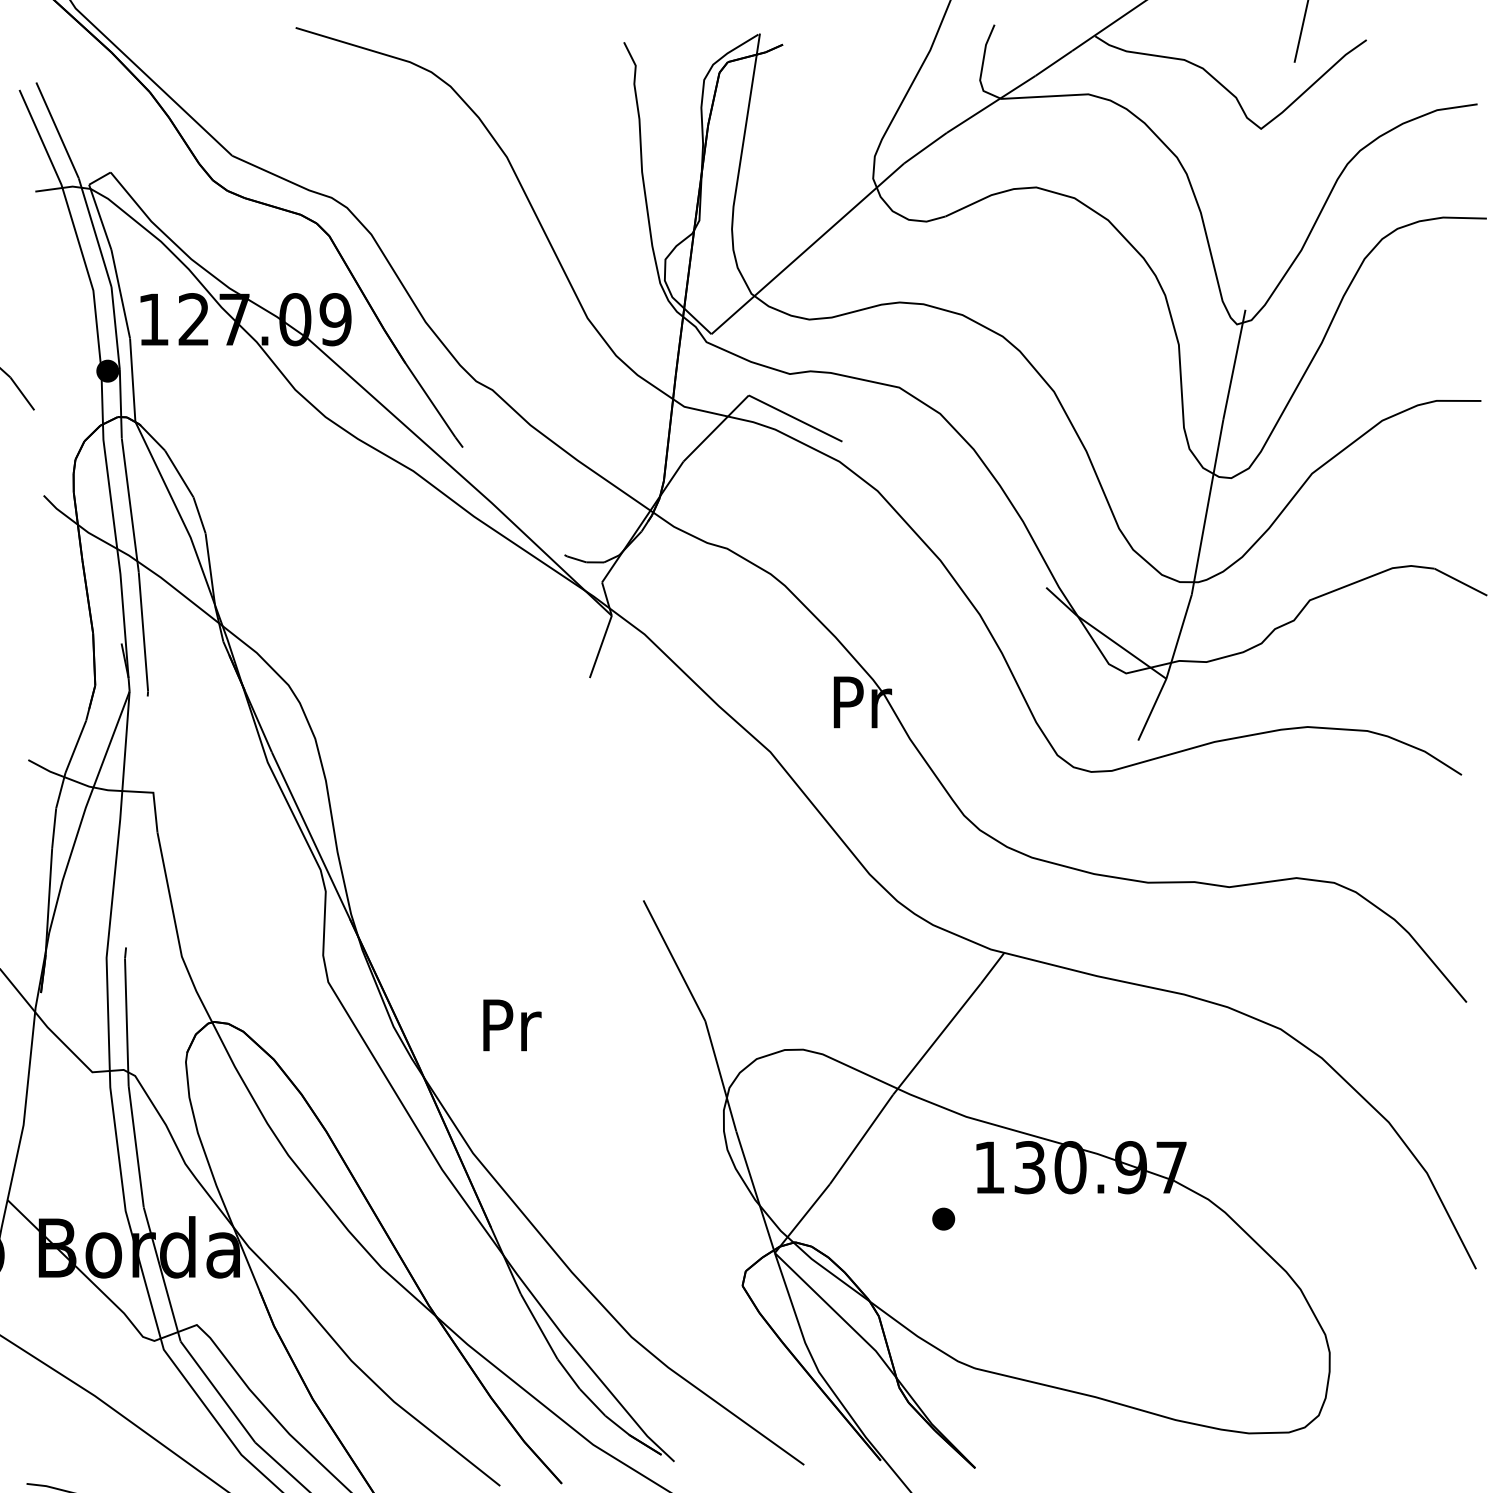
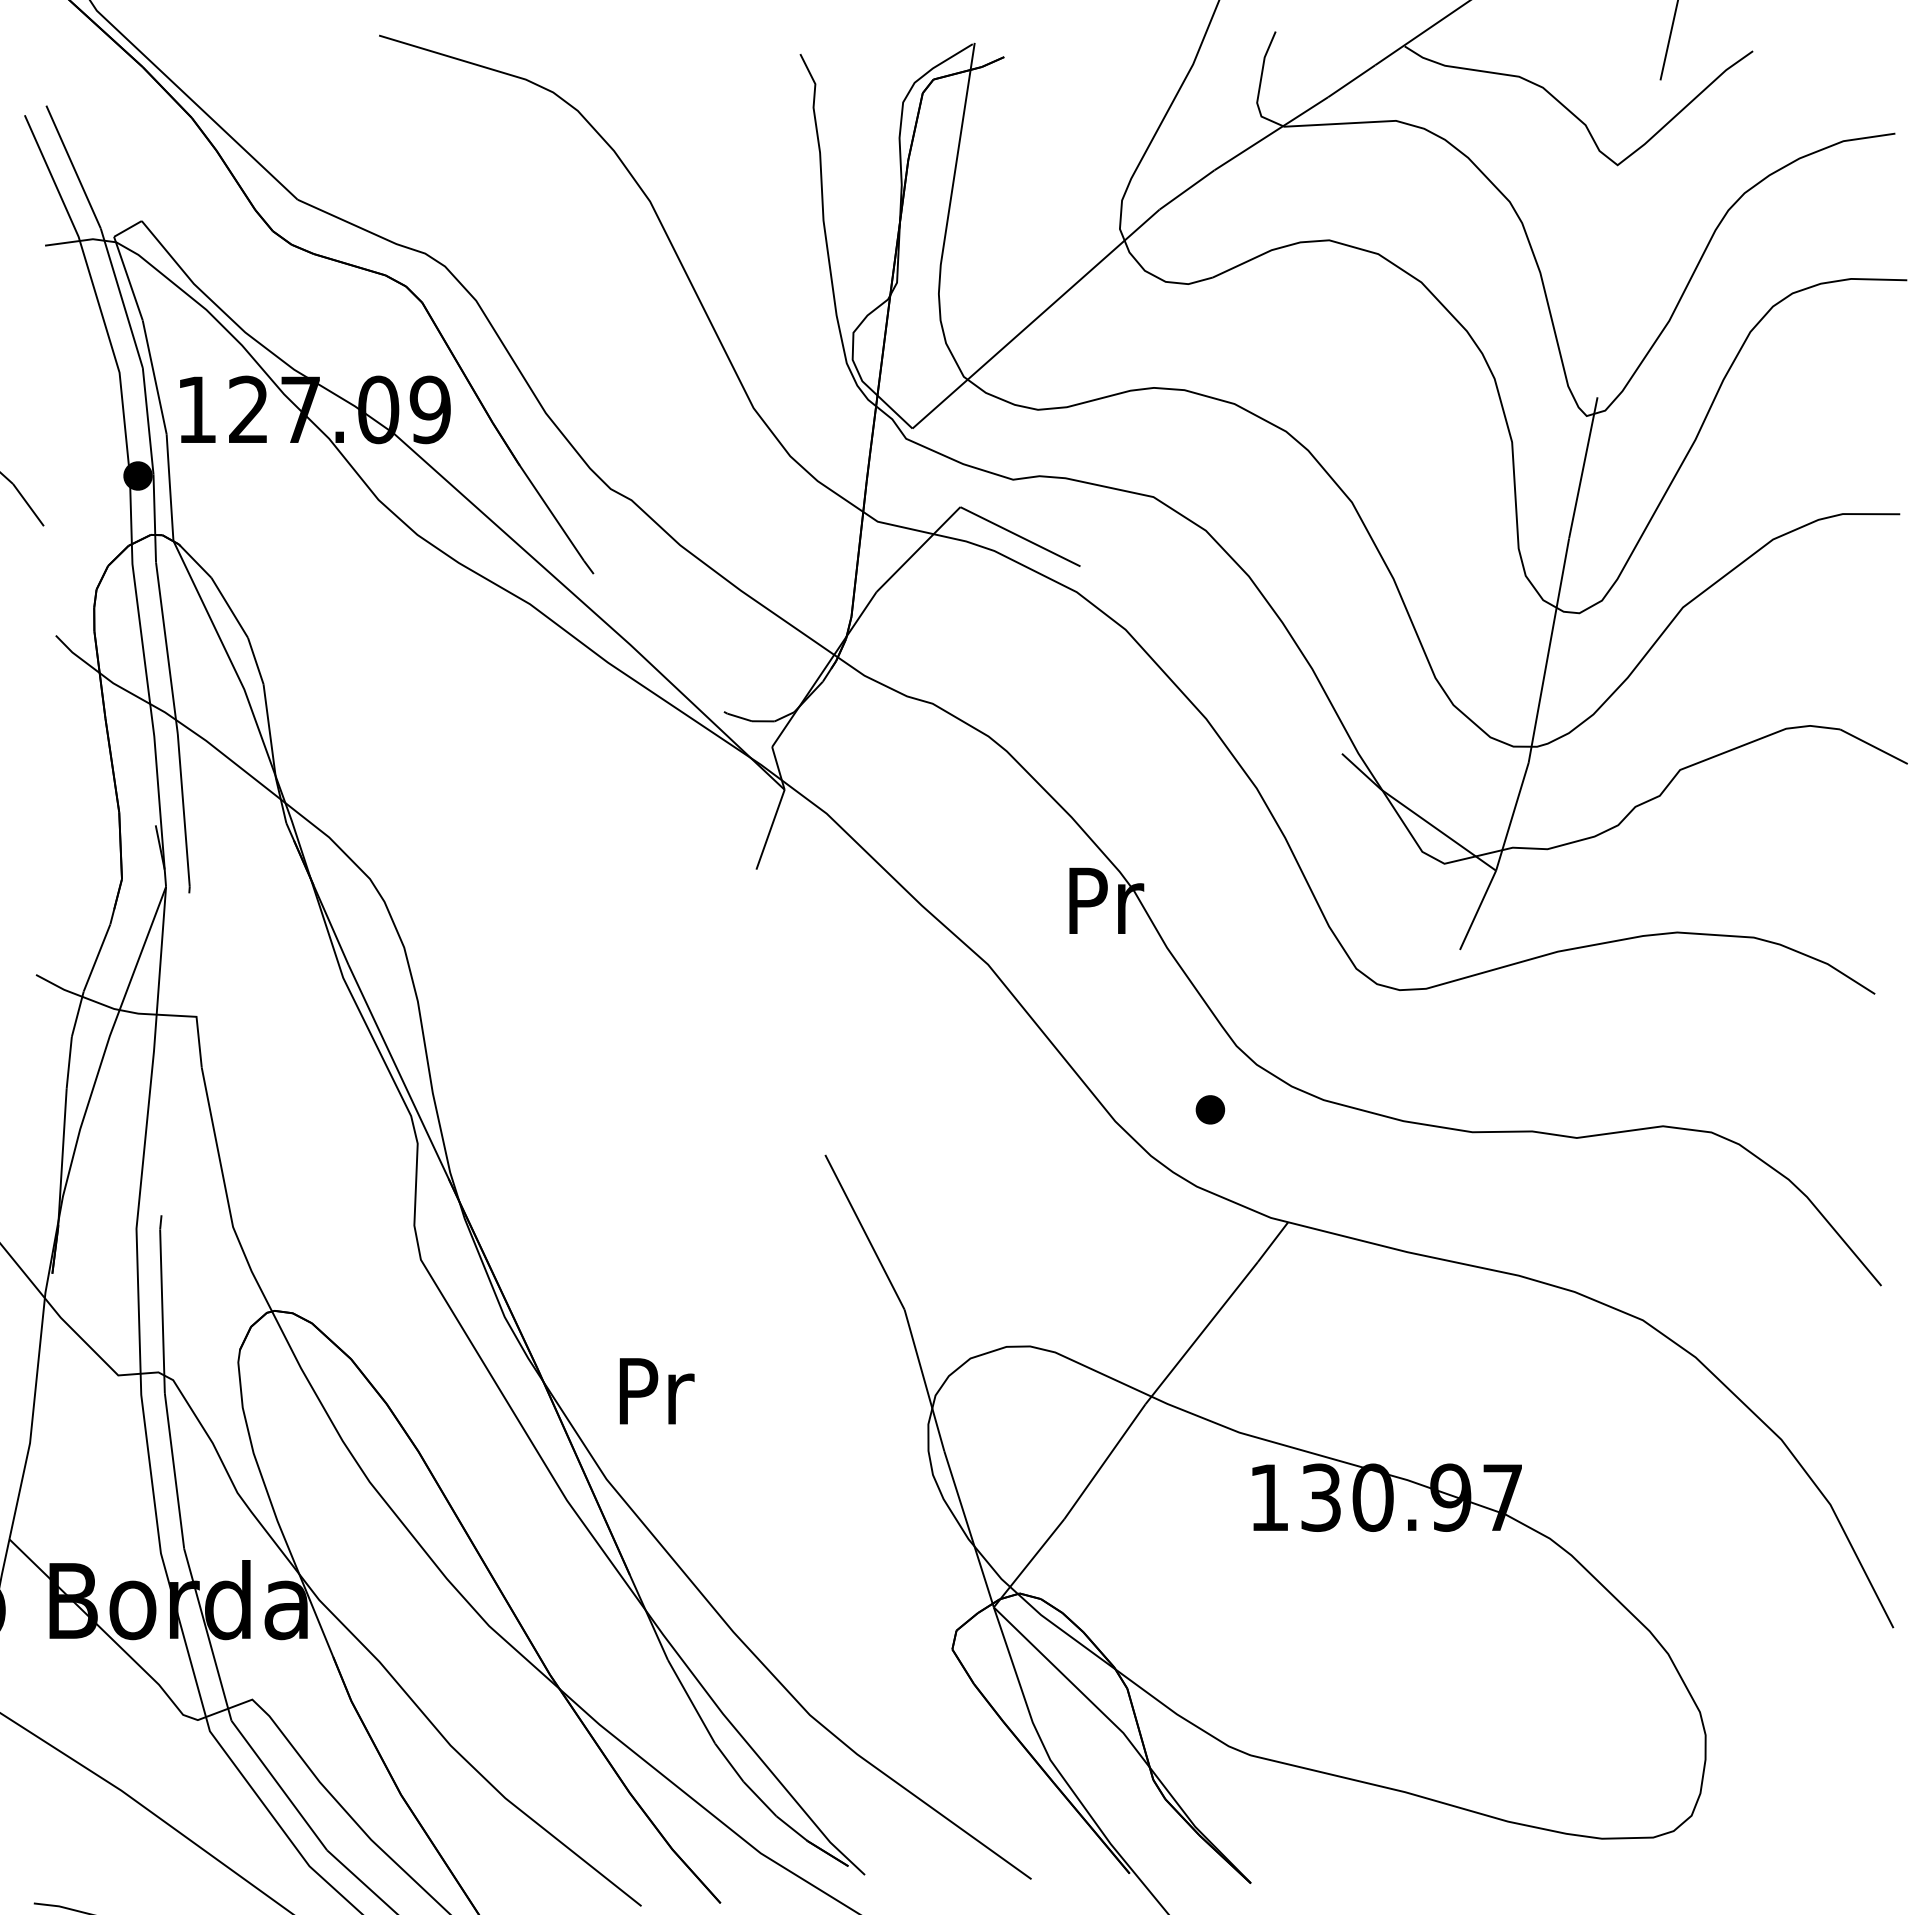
text: (511, 1025) -> (656, 1391), moved
part: (943, 1218) -> (1210, 1109), moved

